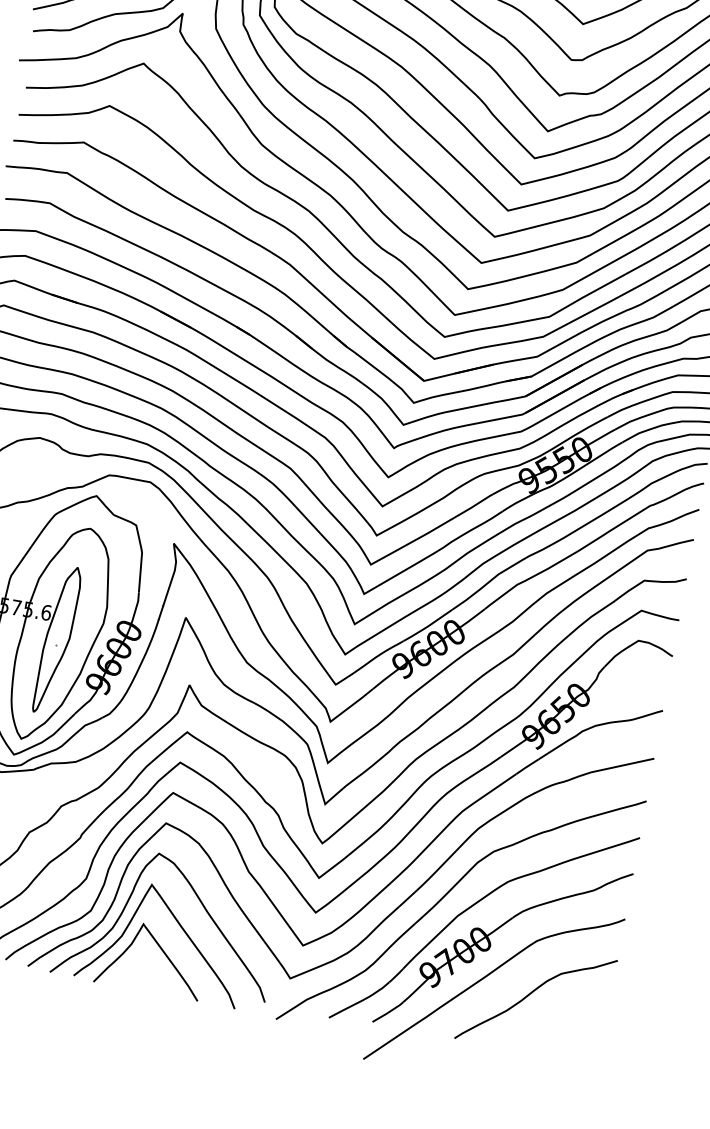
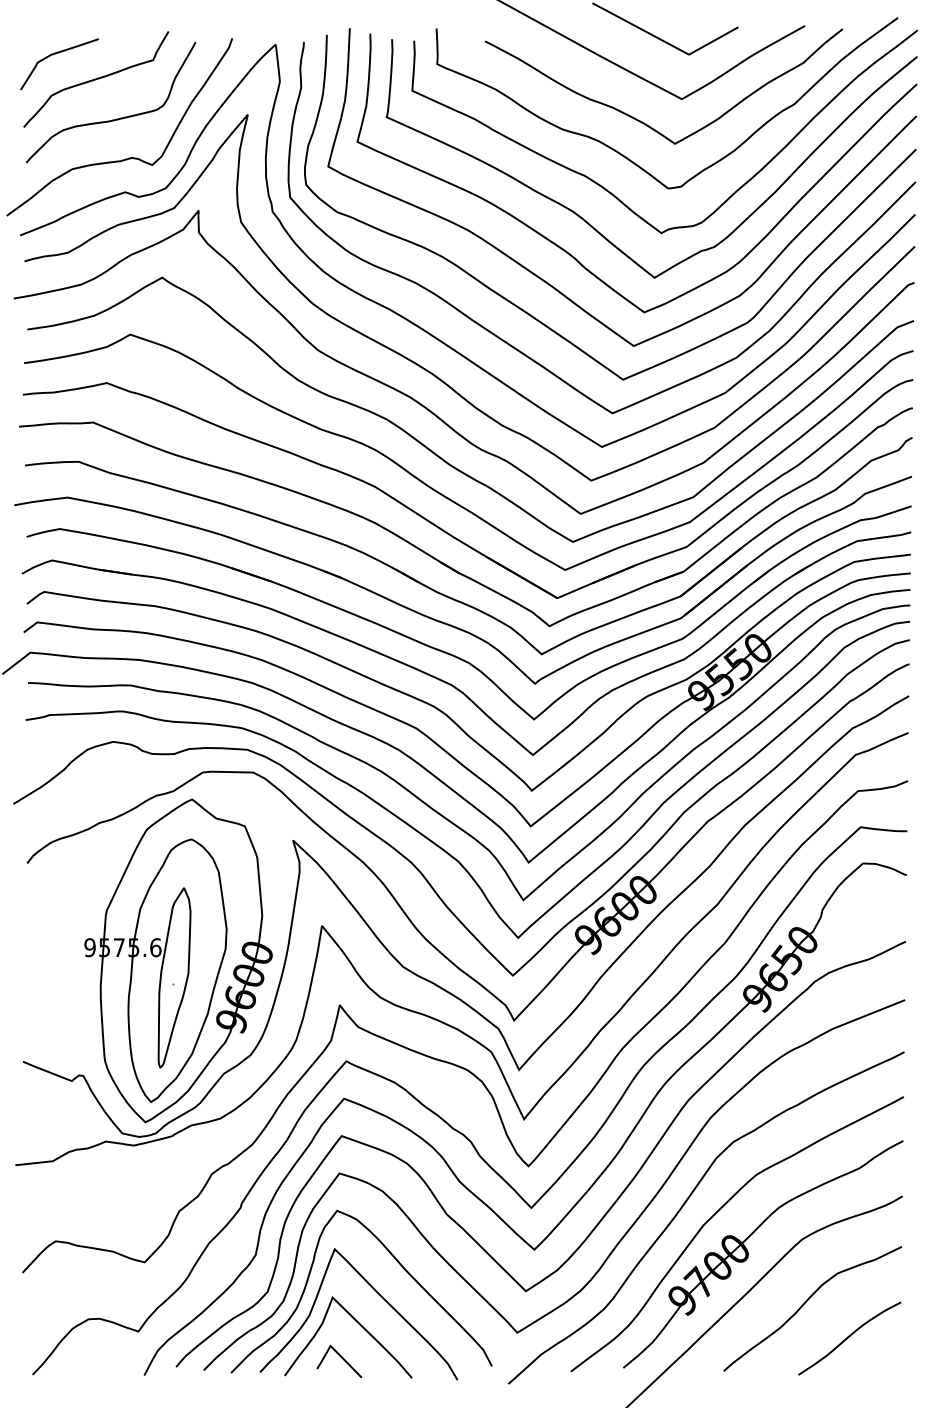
curve: (142, 975) -> (341, 1358), added
curve: (562, 1028) -> (849, 1337), added

